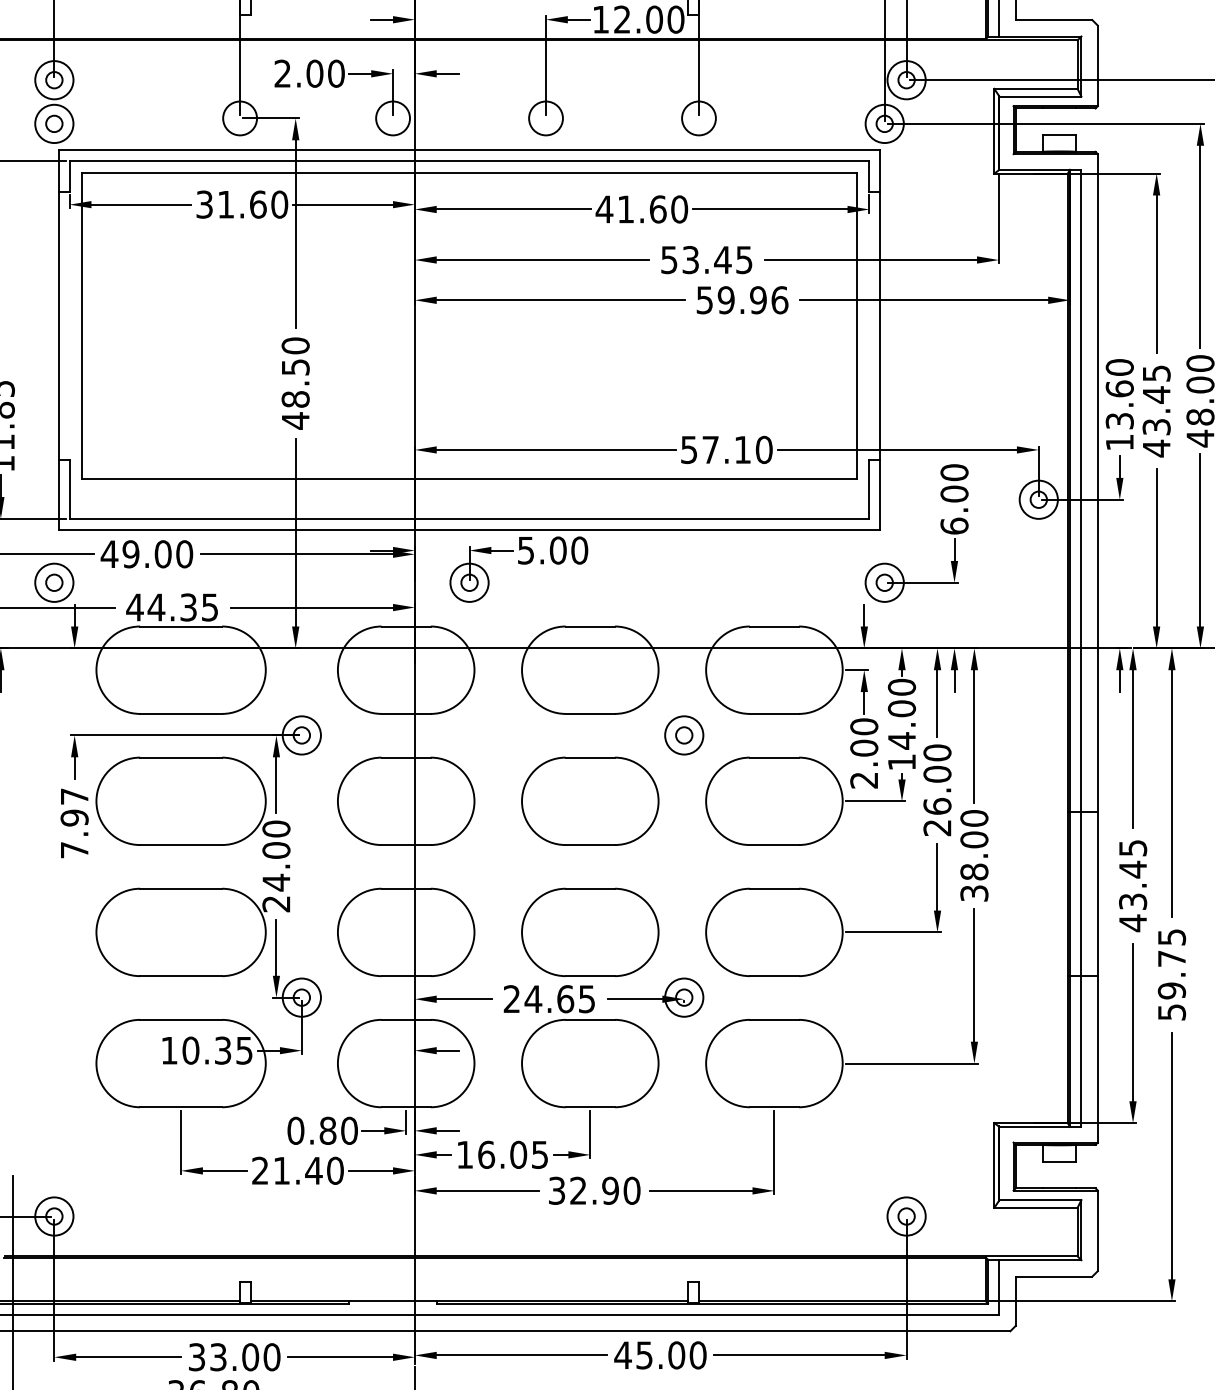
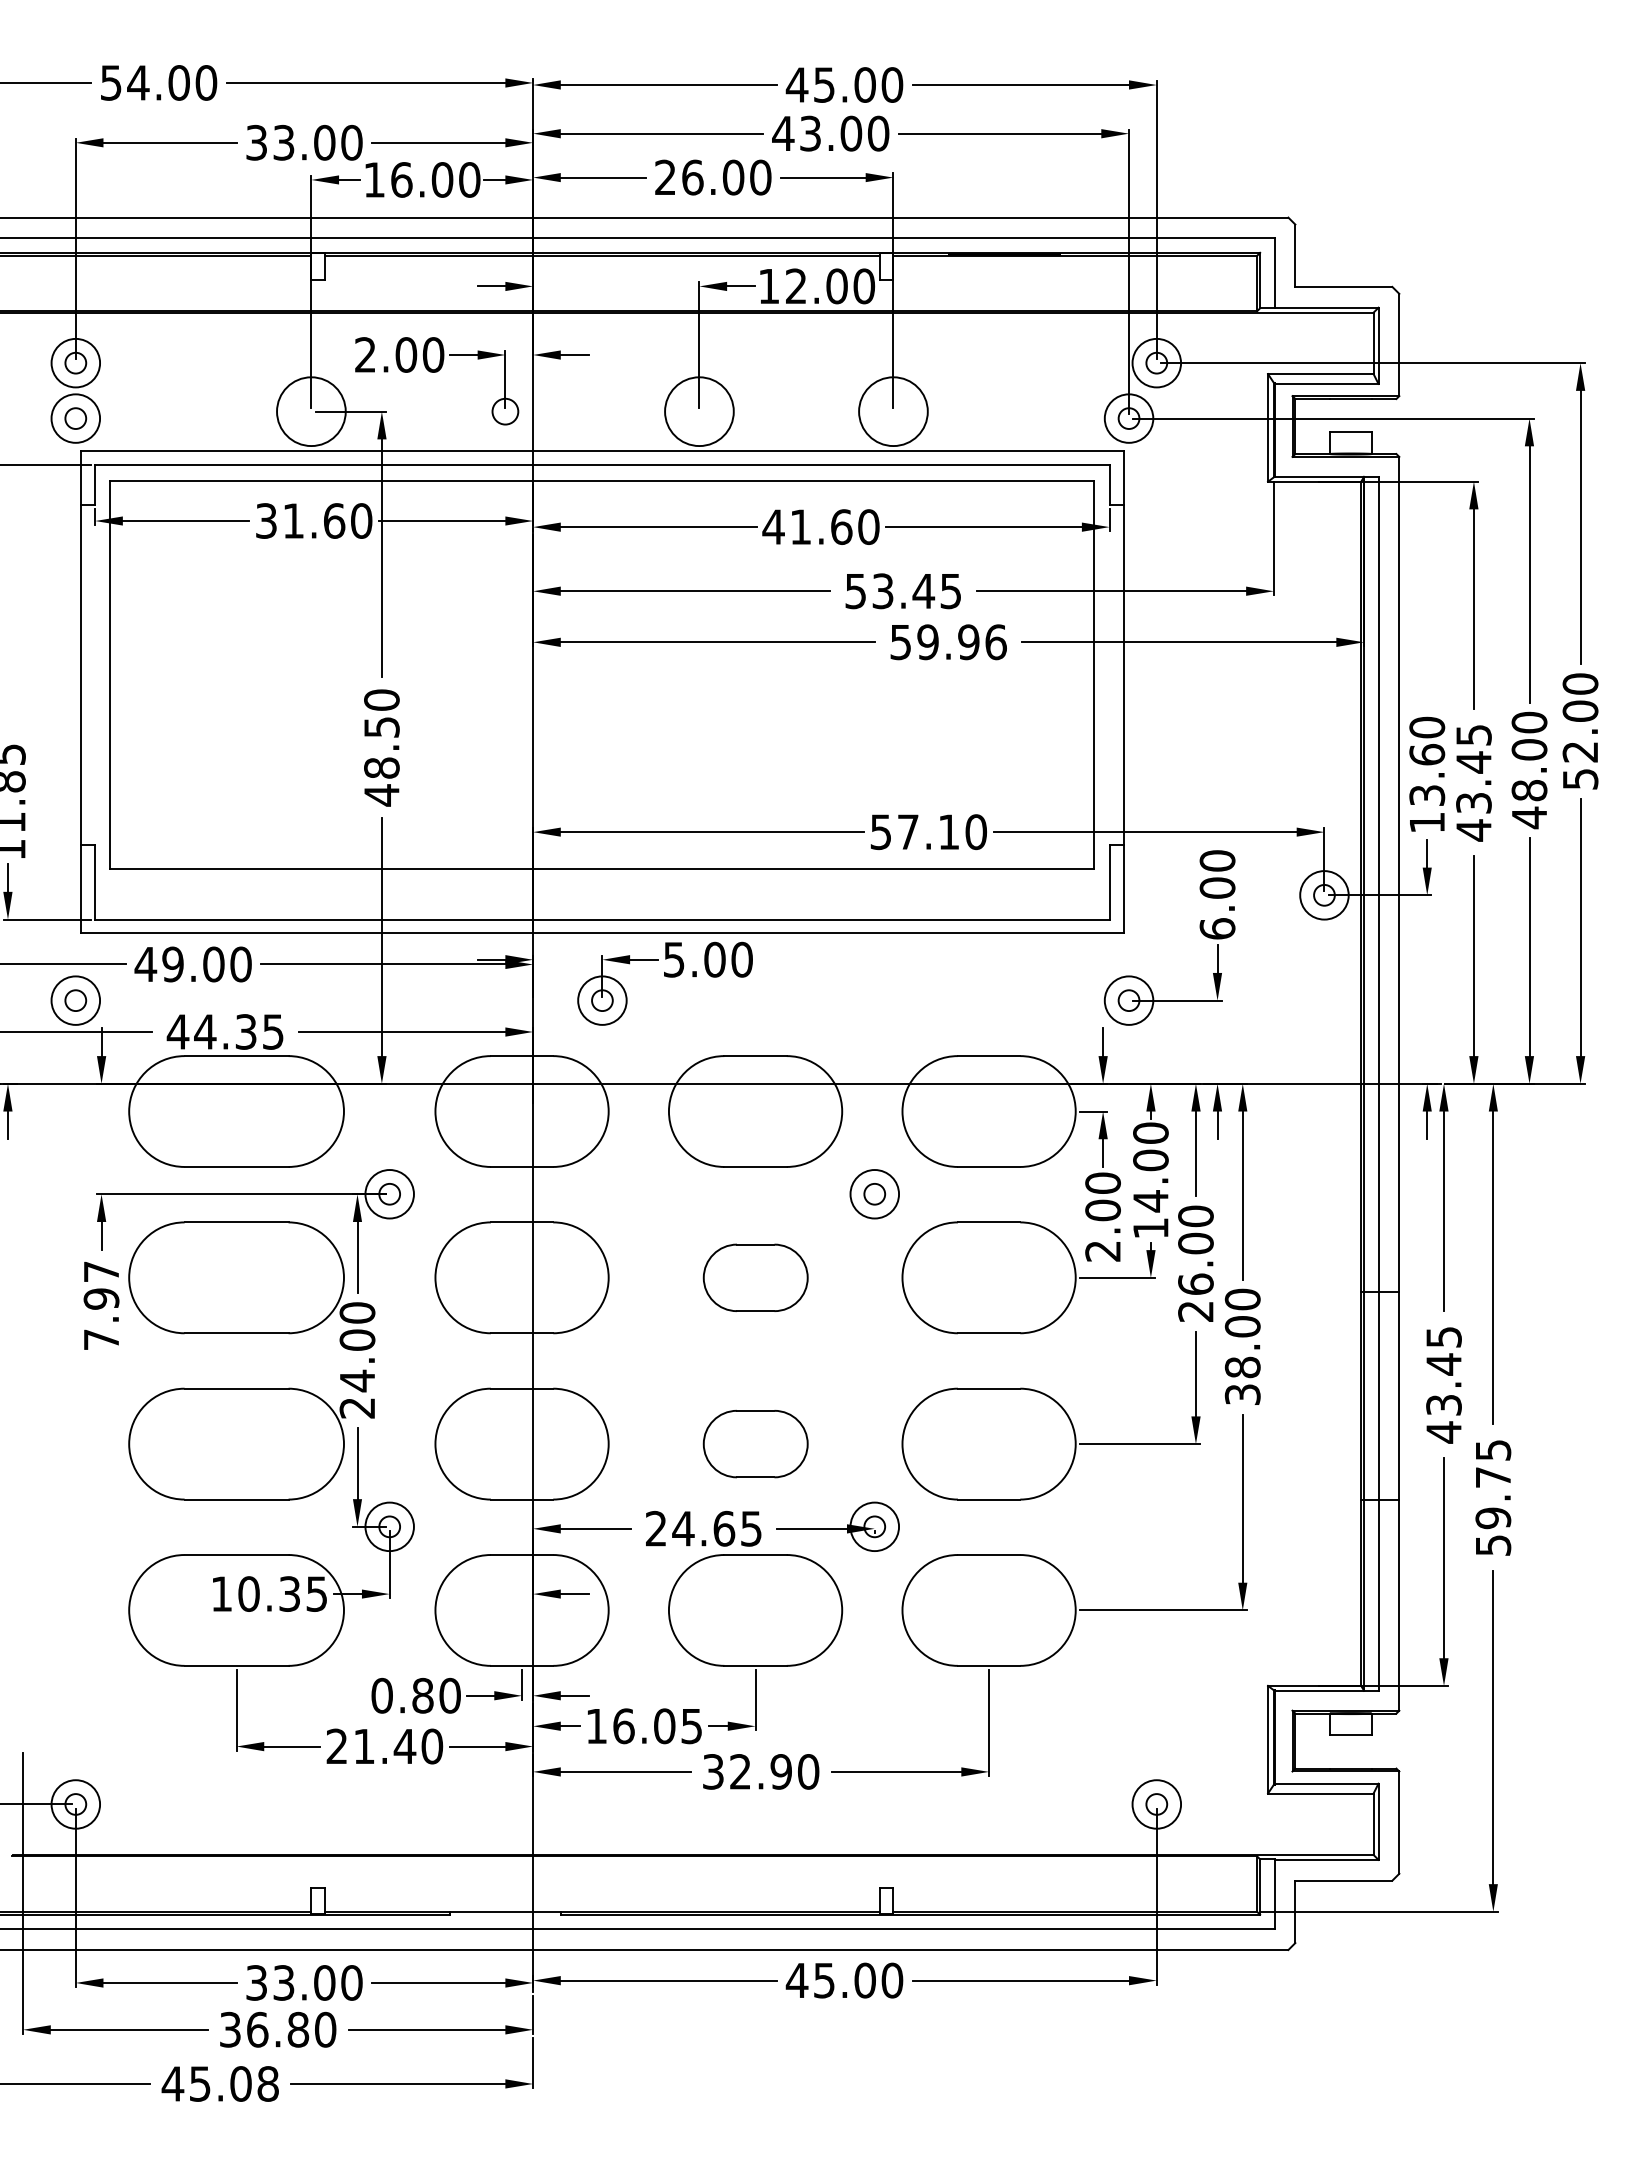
circle: (239, 118) -> (310, 411), size x1.6
circle: (392, 118) -> (504, 411), size x0.6
circle: (545, 118) -> (698, 411), size x1.6
circle: (698, 118) -> (892, 411), size x1.6
part: (590, 801) -> (755, 1277), size x0.6
part: (590, 931) -> (755, 1443), size x0.6

